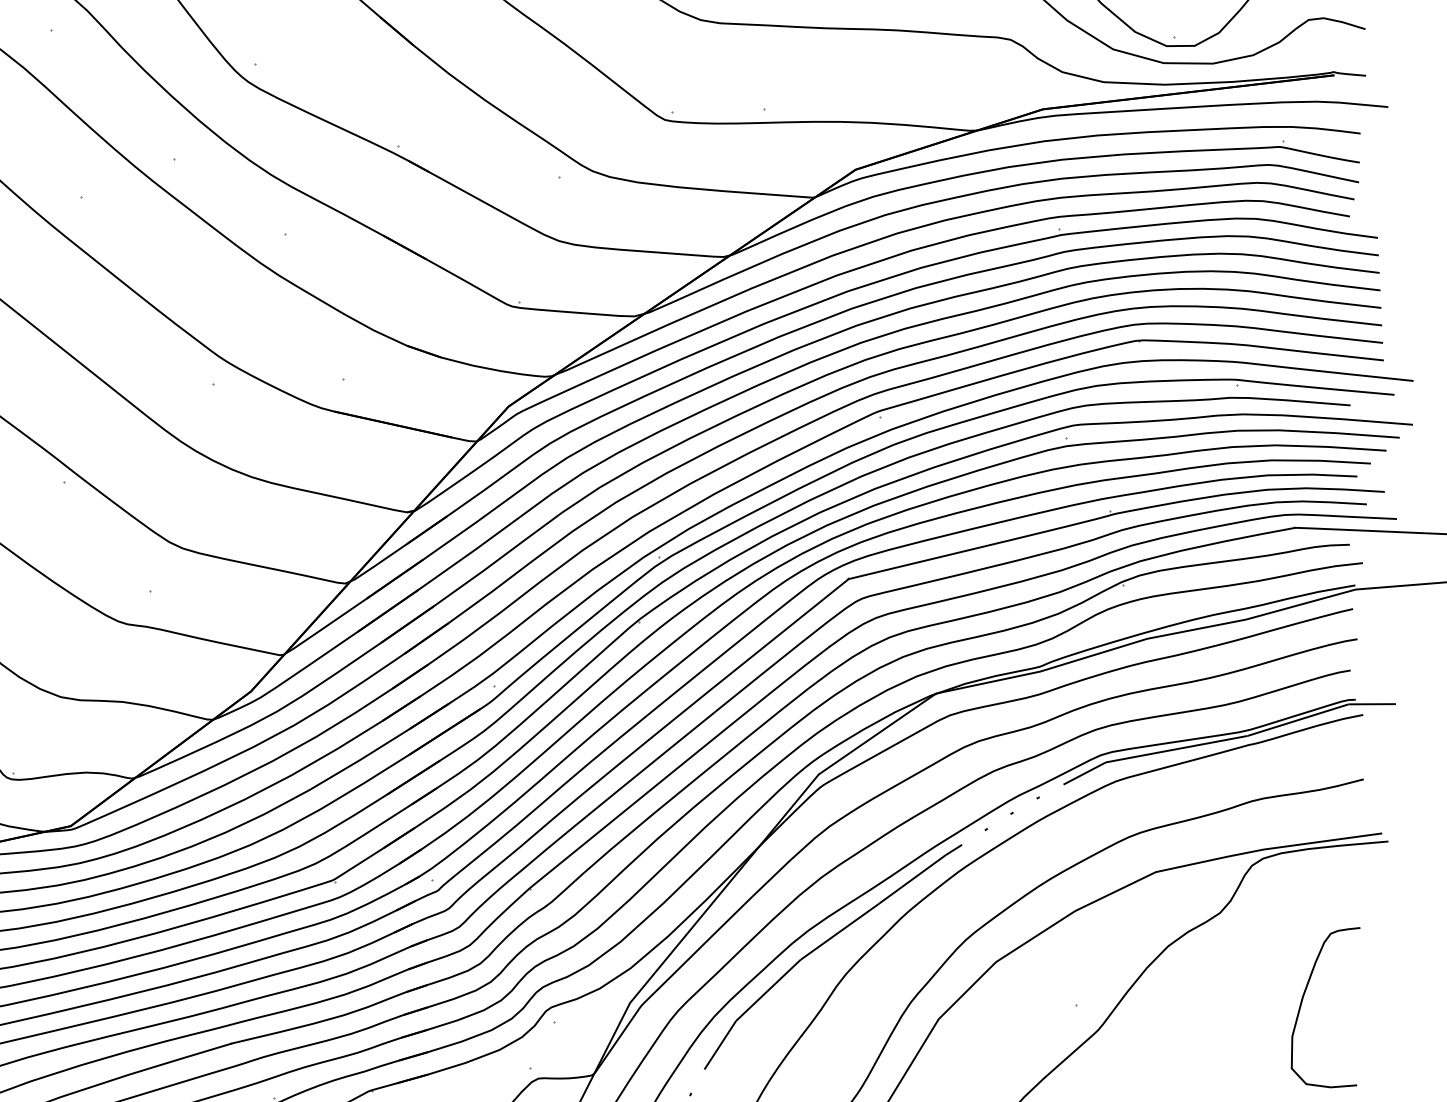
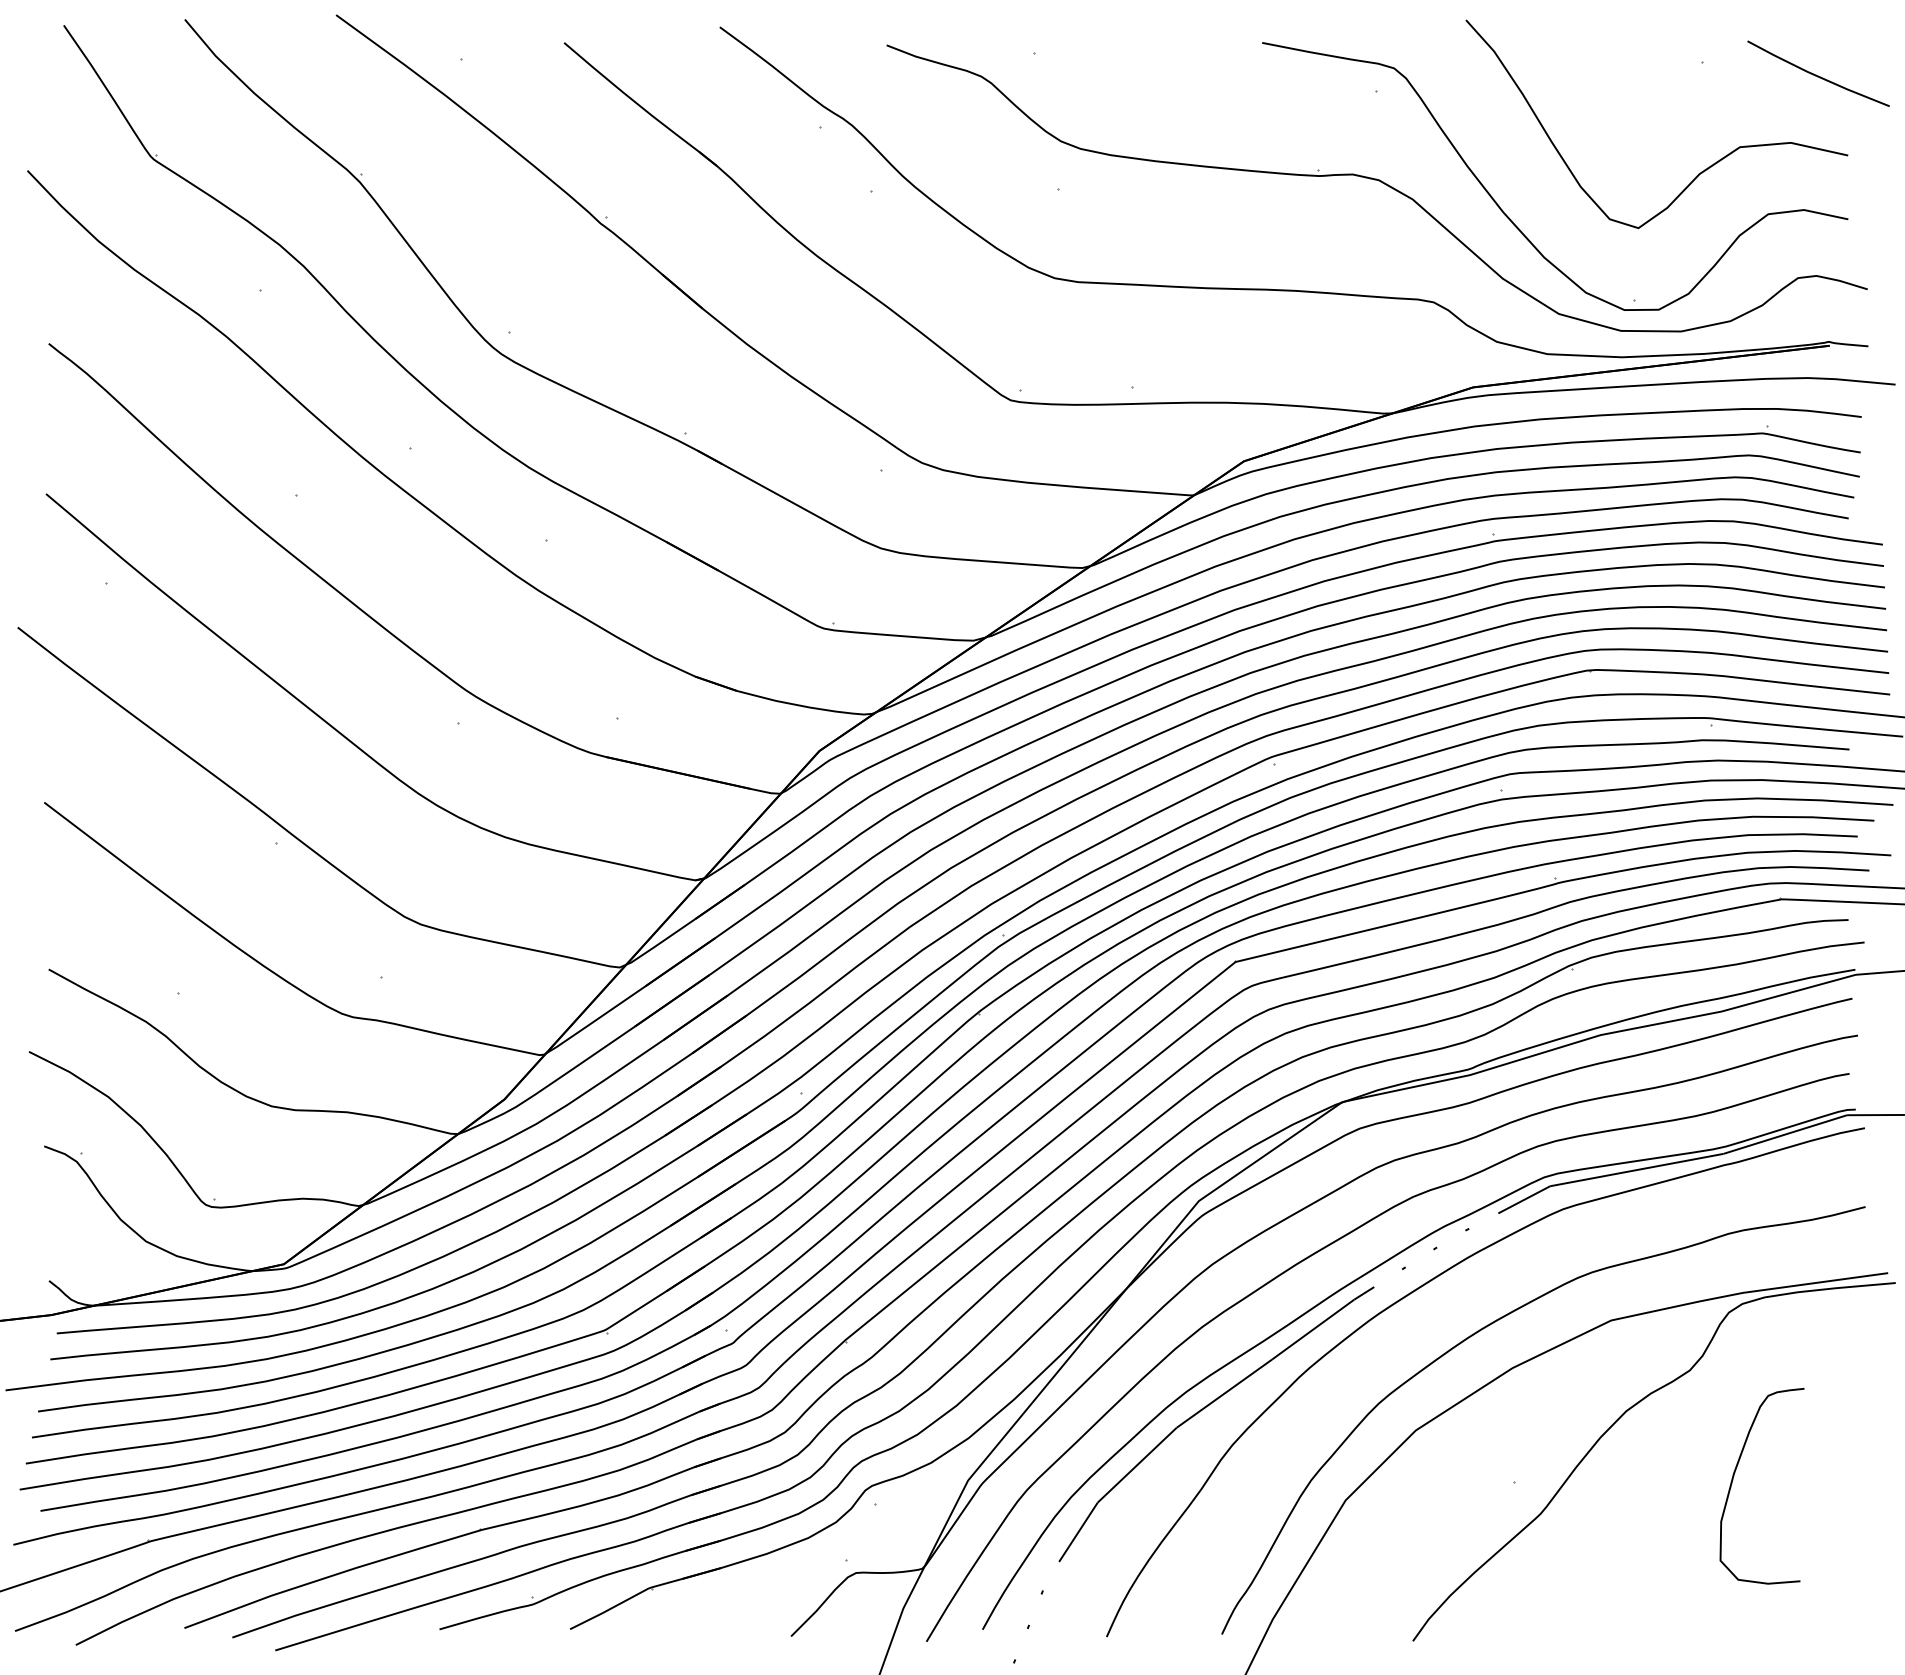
curve: (1302, 1002) -> (1733, 1480), moved

